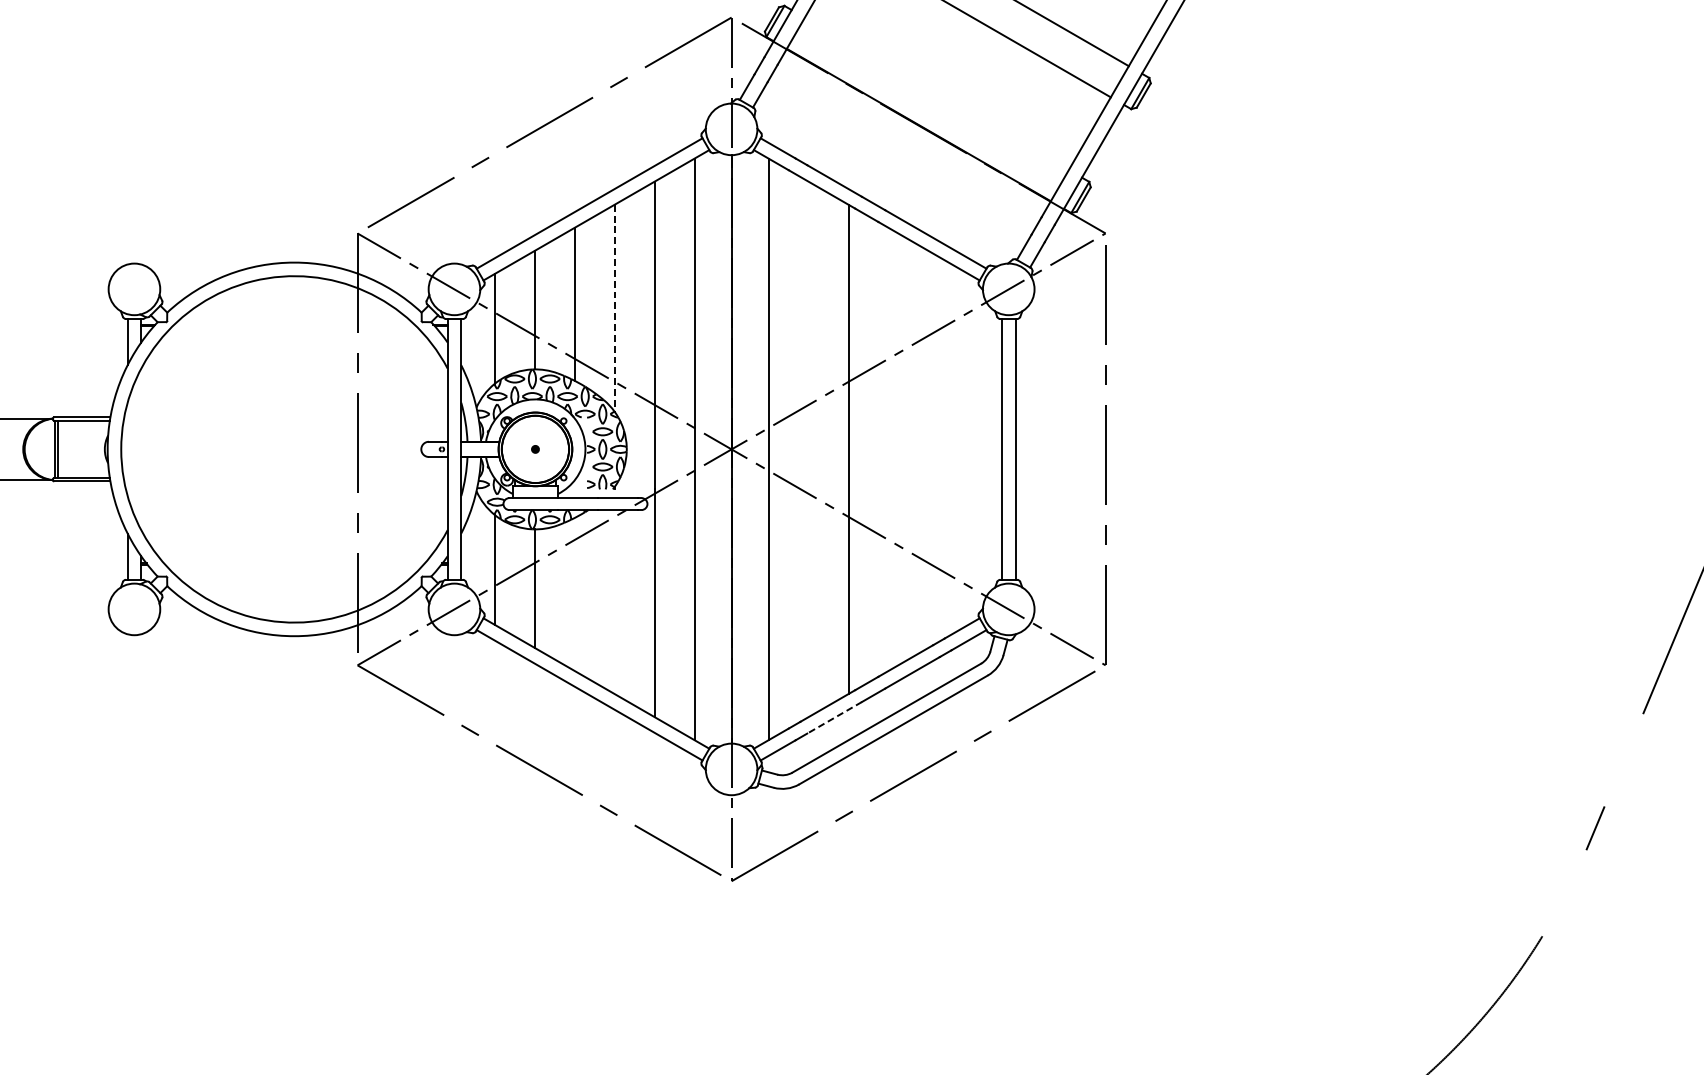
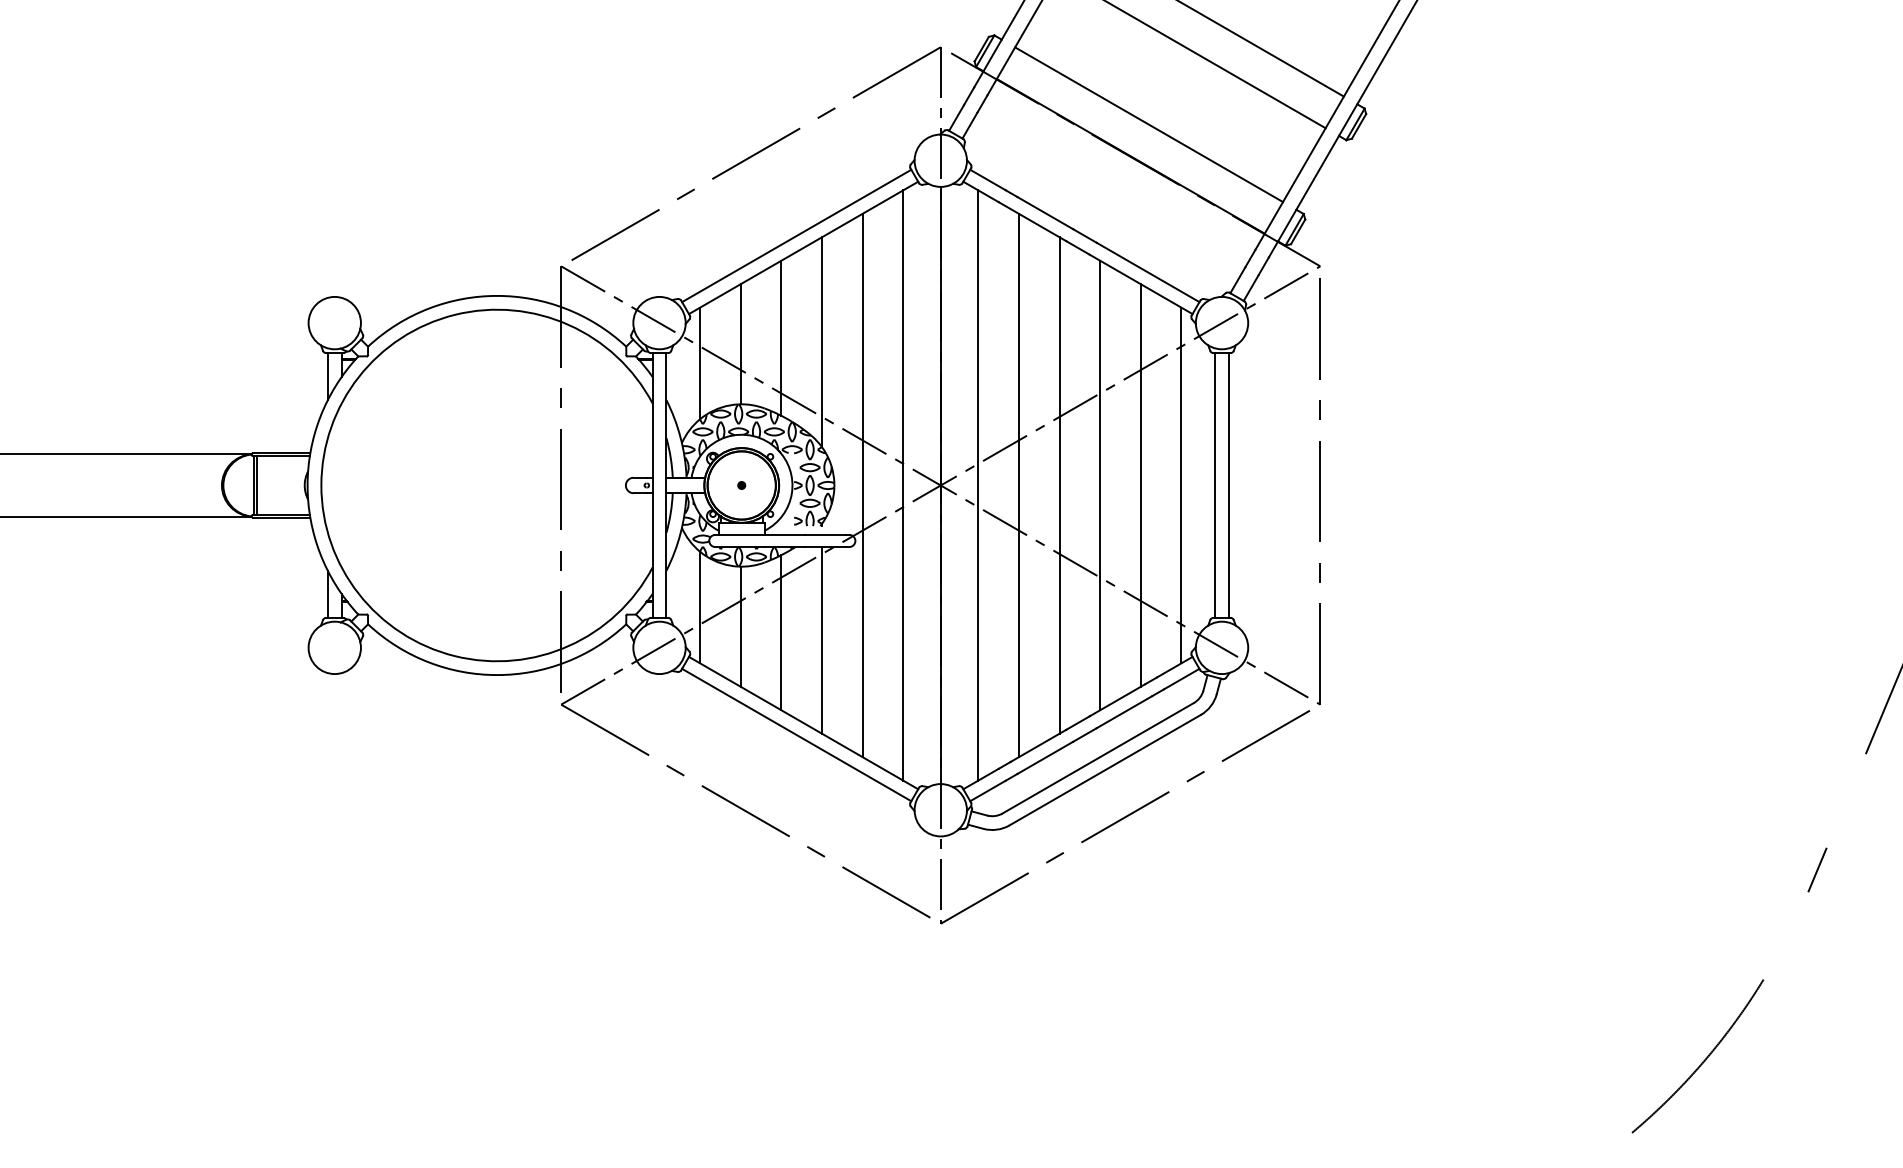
line: (937, 93) -> (1149, 124), added
line: (615, 308) -> (822, 342), dashed -> solid
line: (808, 449) -> (1018, 485), added
line: (888, 449) -> (1100, 485), added
line: (928, 449) -> (1140, 485), added
line: (968, 449) -> (1181, 485), added
line: (574, 594) -> (781, 632), added
line: (615, 602) -> (822, 640), added
line: (833, 718) -> (1044, 758), dashed -> solid

